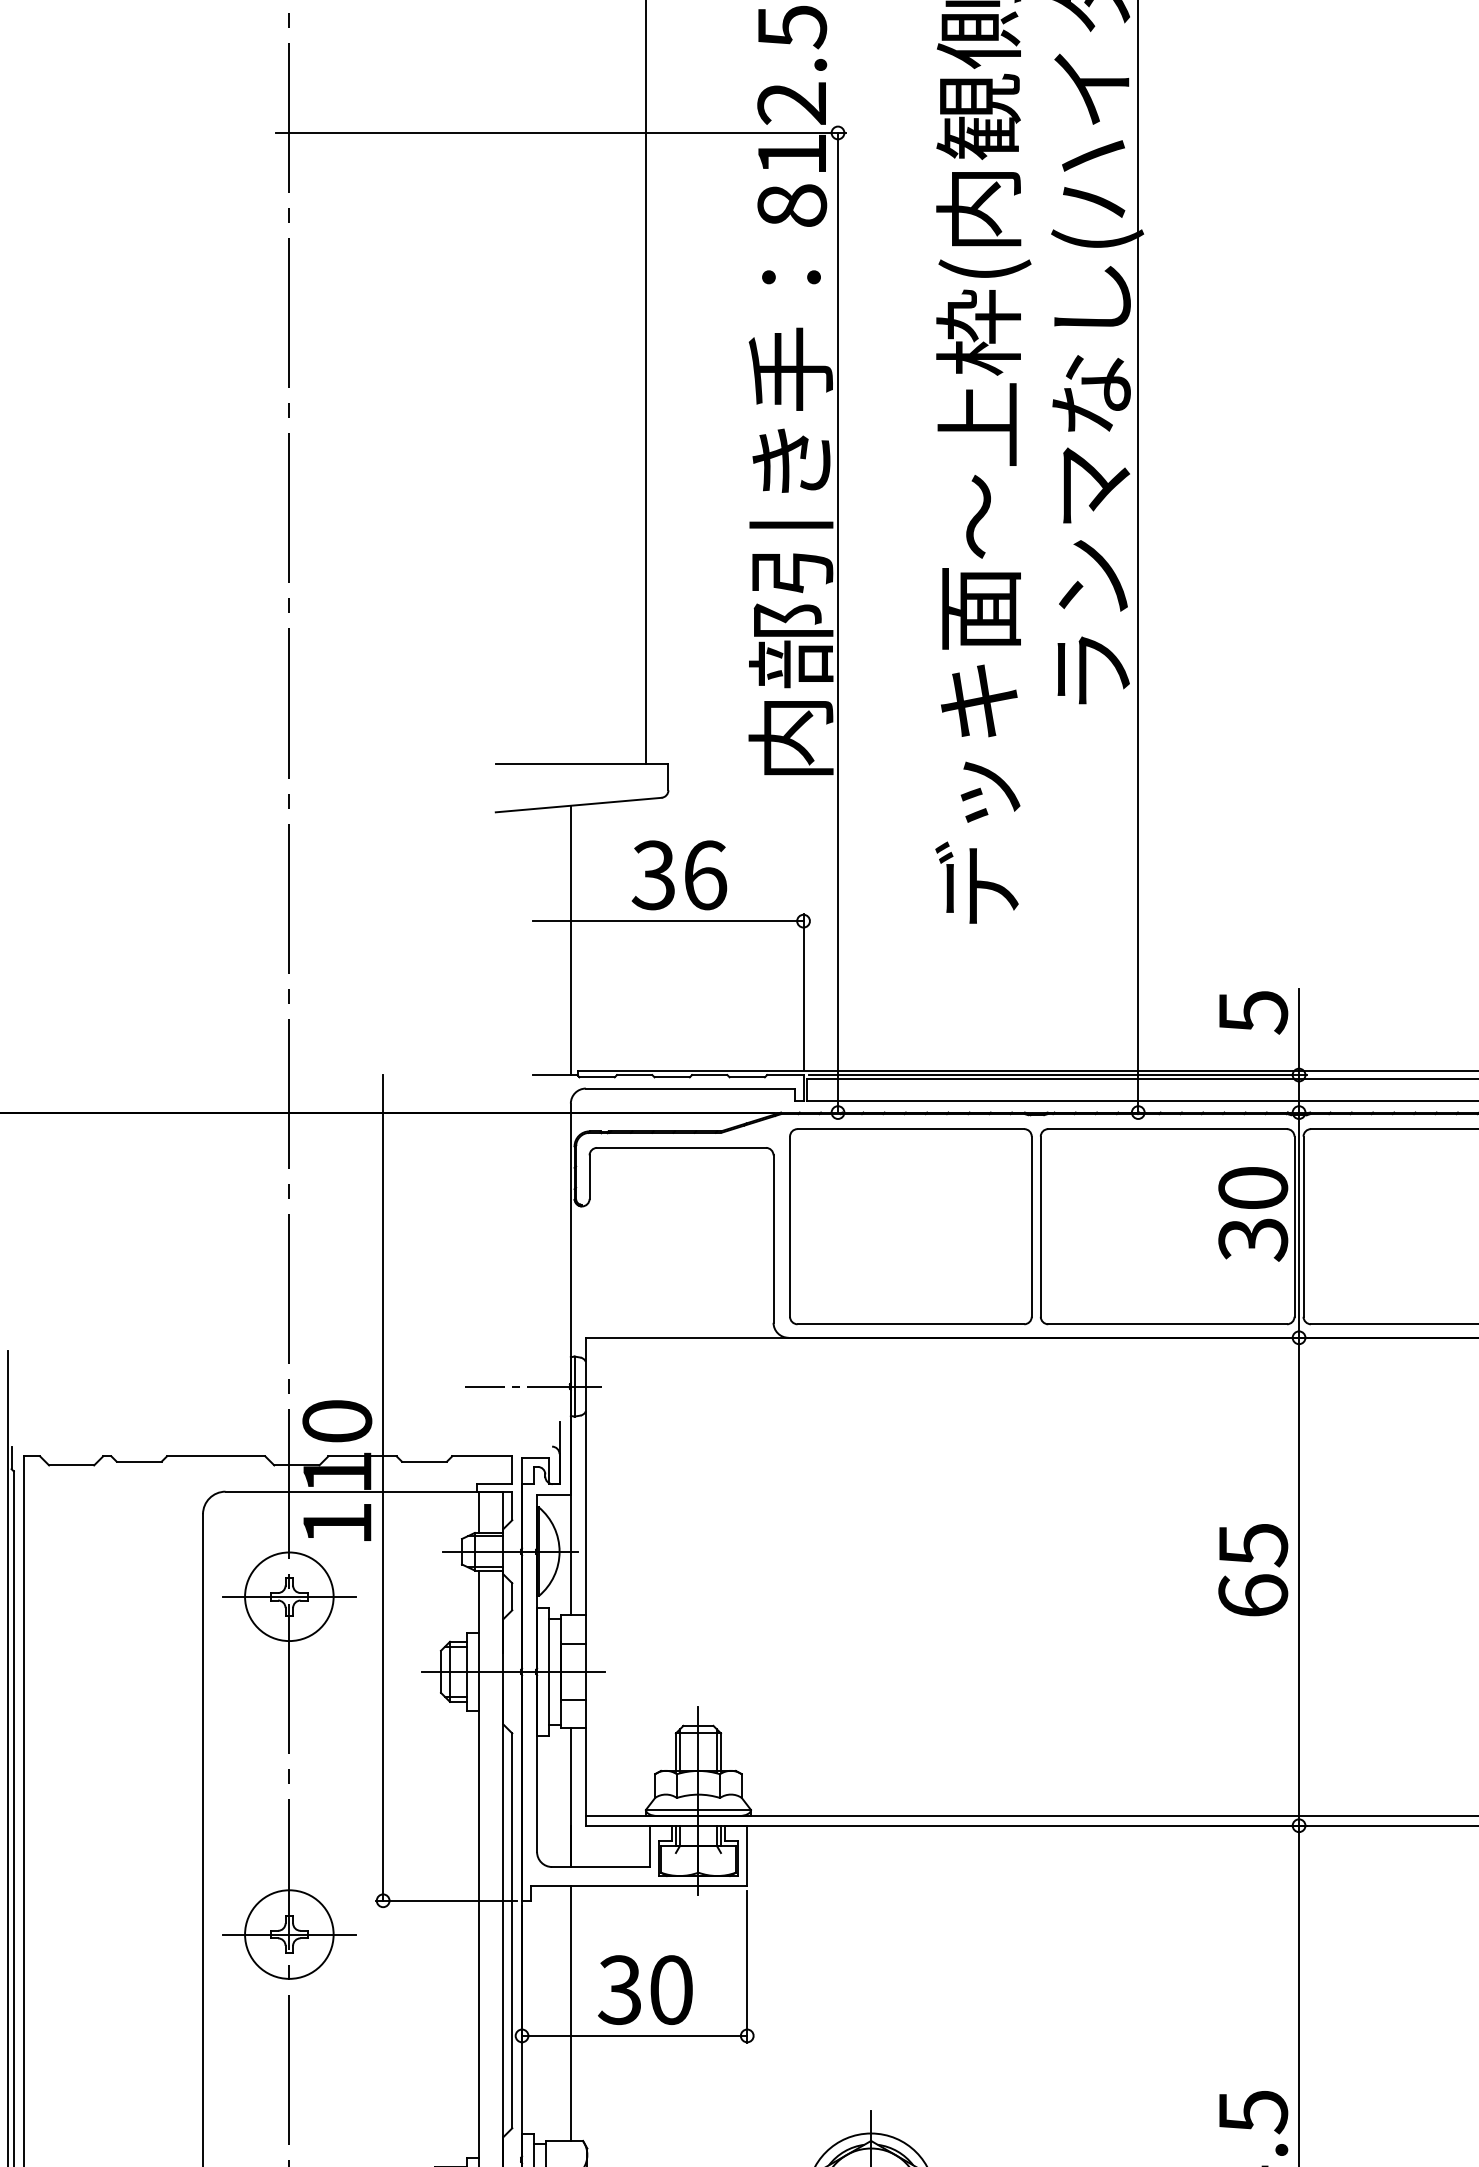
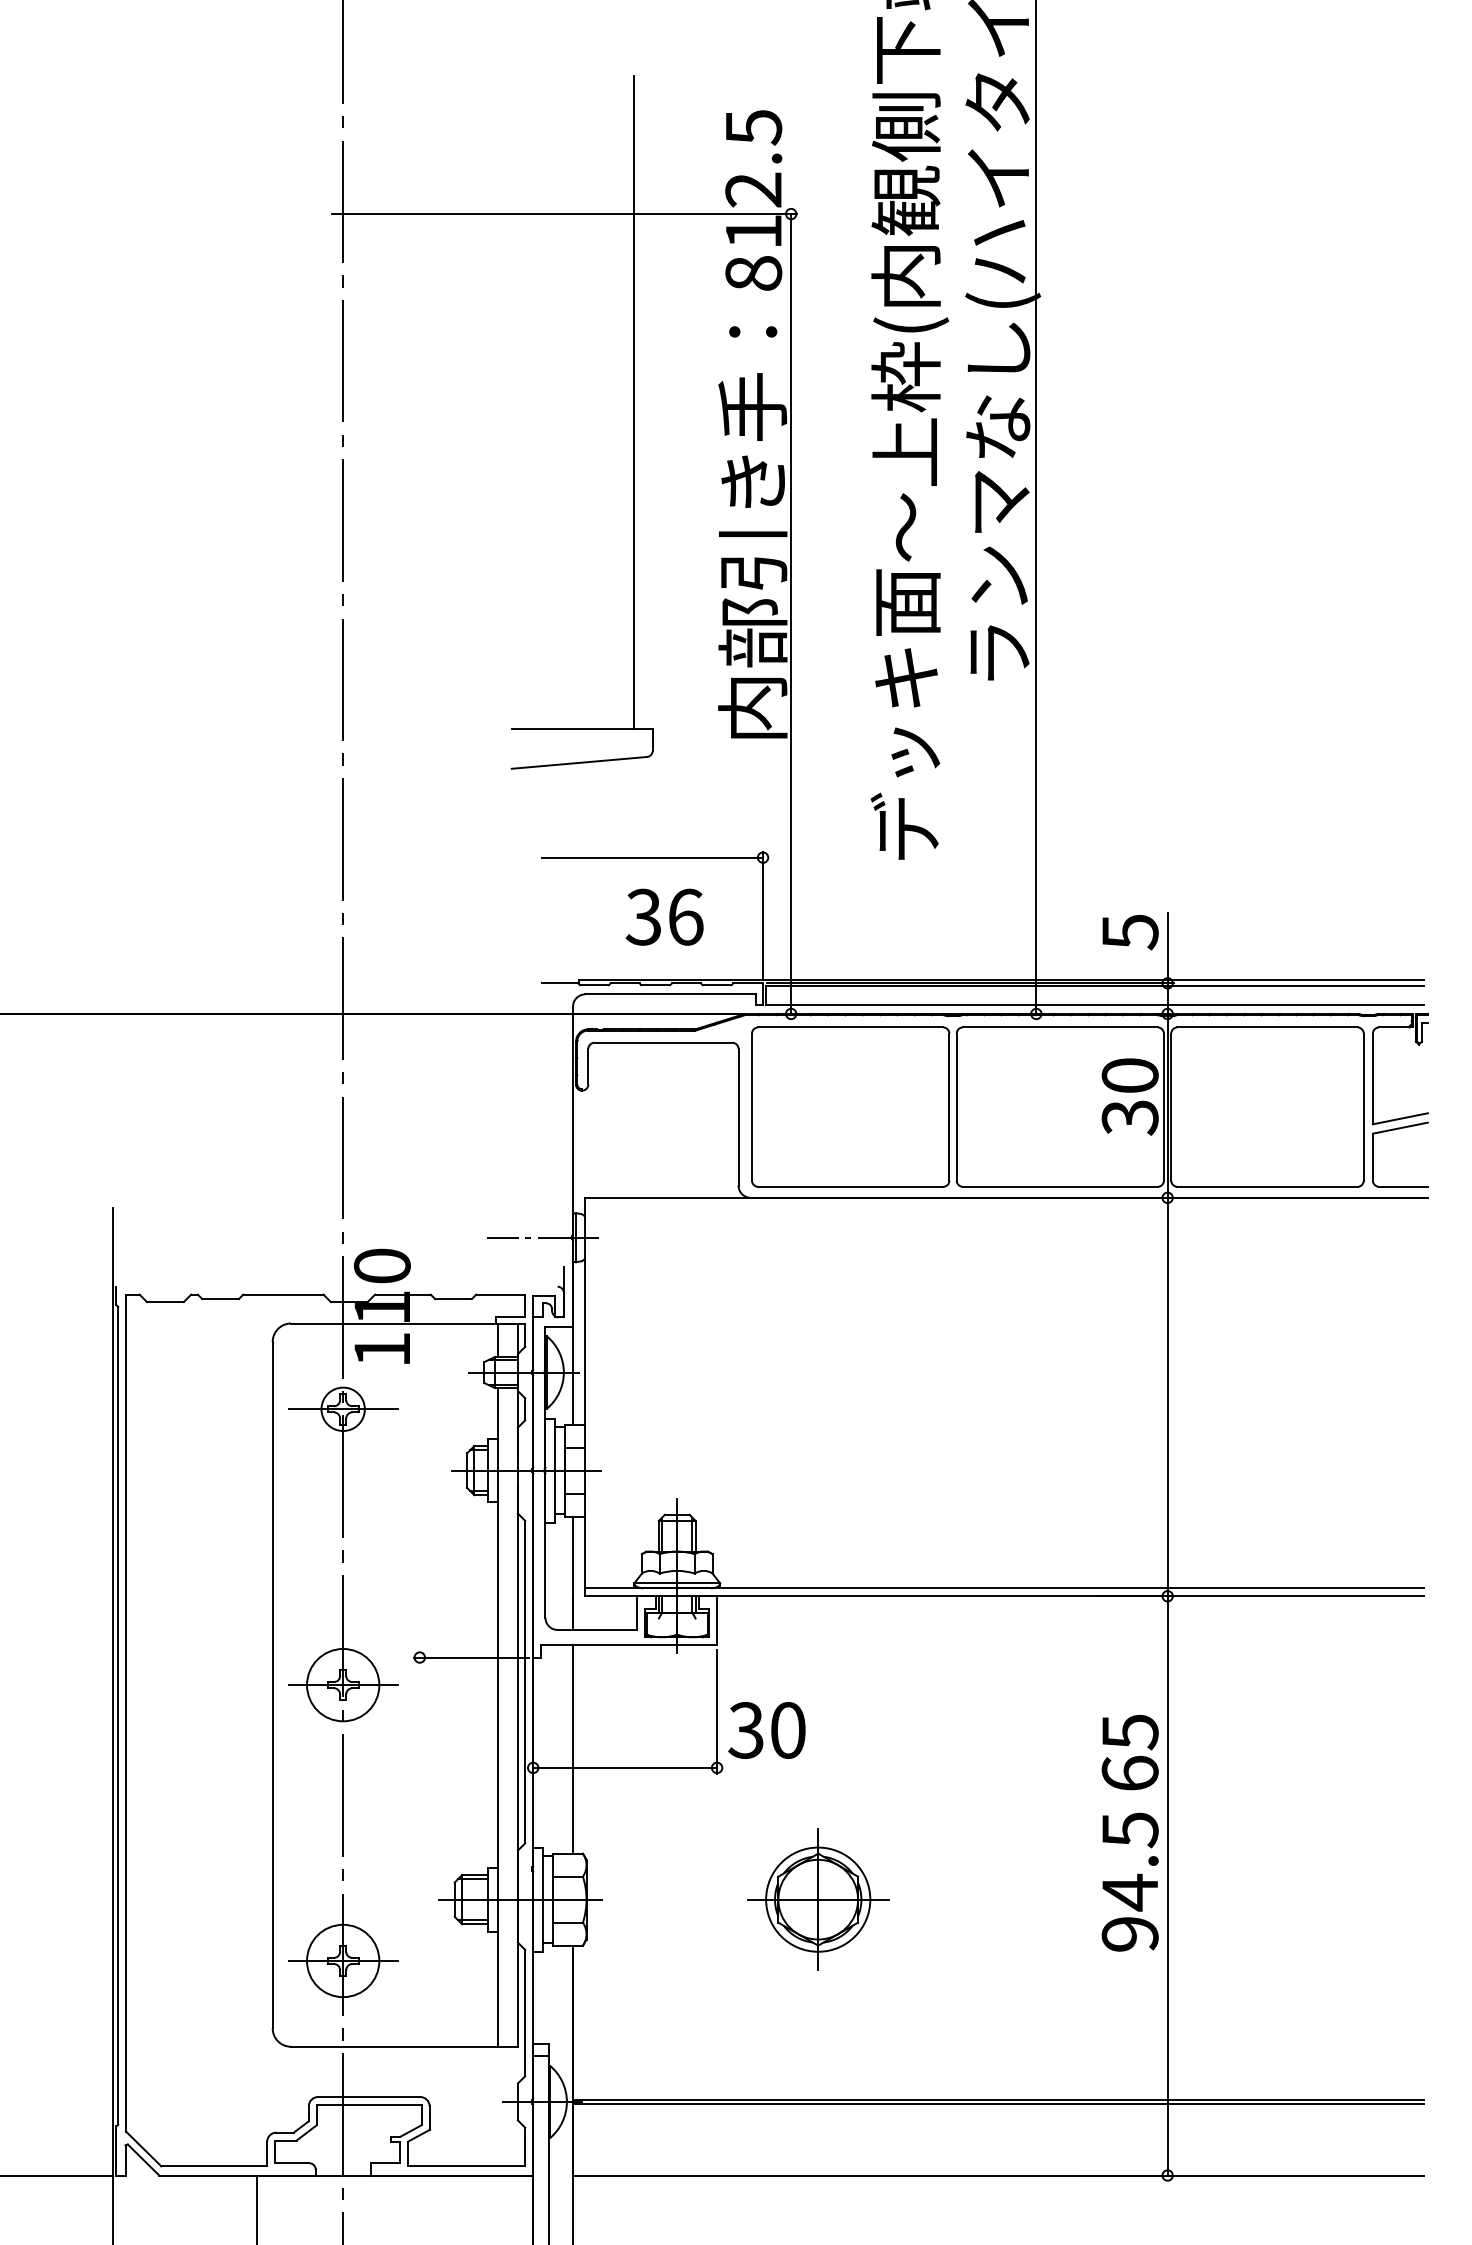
text: (679, 874) -> (664, 916), moved
line: (571, 940) -> (573, 873), removed
line: (382, 1487) -> (419, 1320), removed
text: (1252, 1570) -> (1129, 1752), moved
circle: (289, 1596) -> (343, 1409), size x0.6
text: (644, 1990) -> (766, 1730), moved

